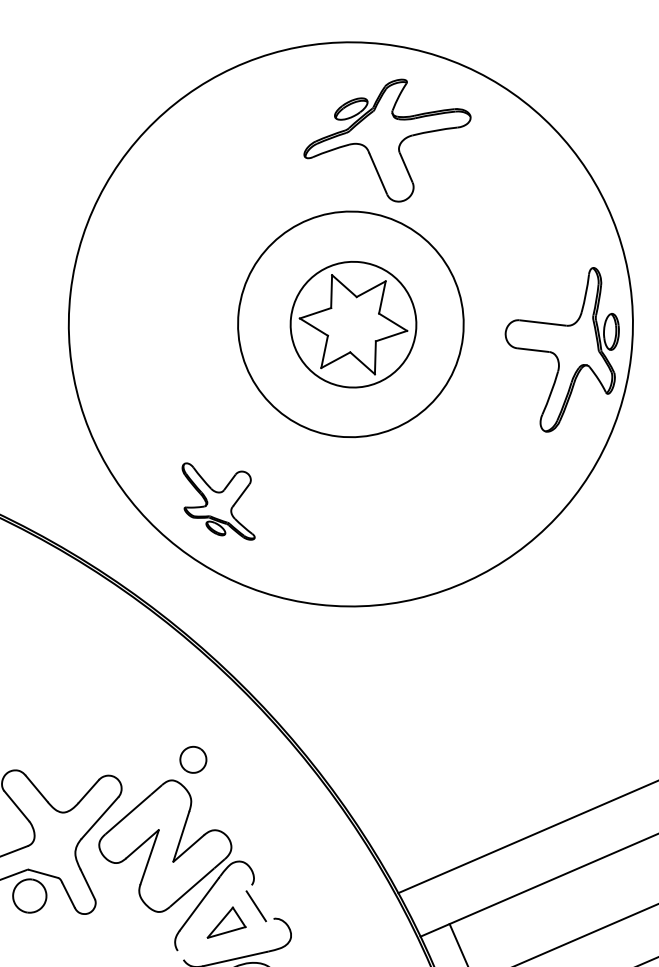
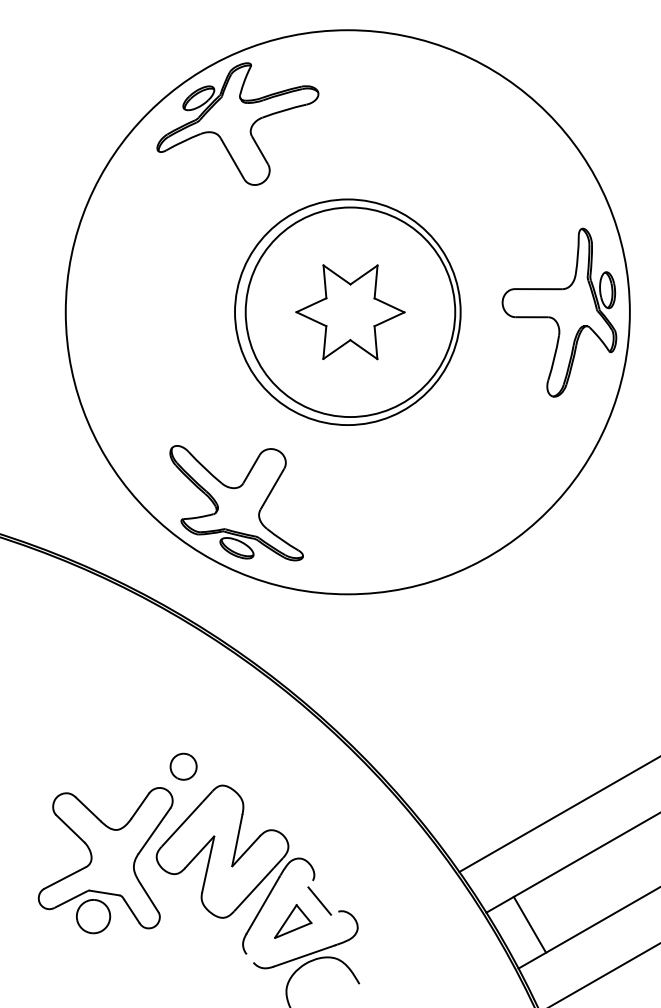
part: (386, 138) -> (237, 123), moved
circle: (353, 324) -> (350, 312), size x1.67
part: (218, 501) -> (236, 503), size x1.67
part: (193, 759) -> (183, 766), moved

